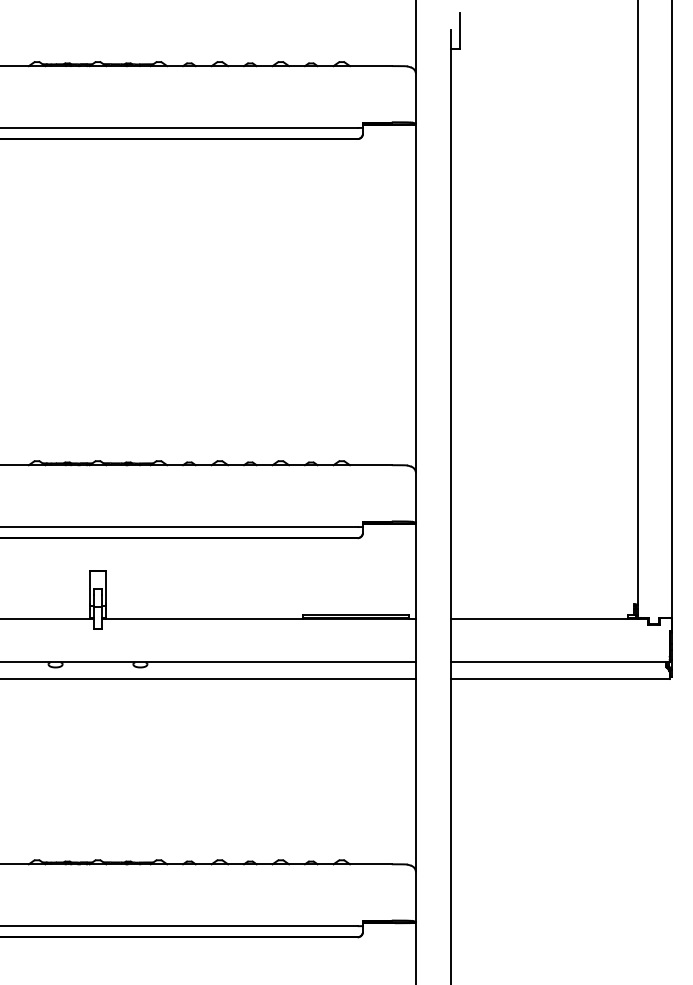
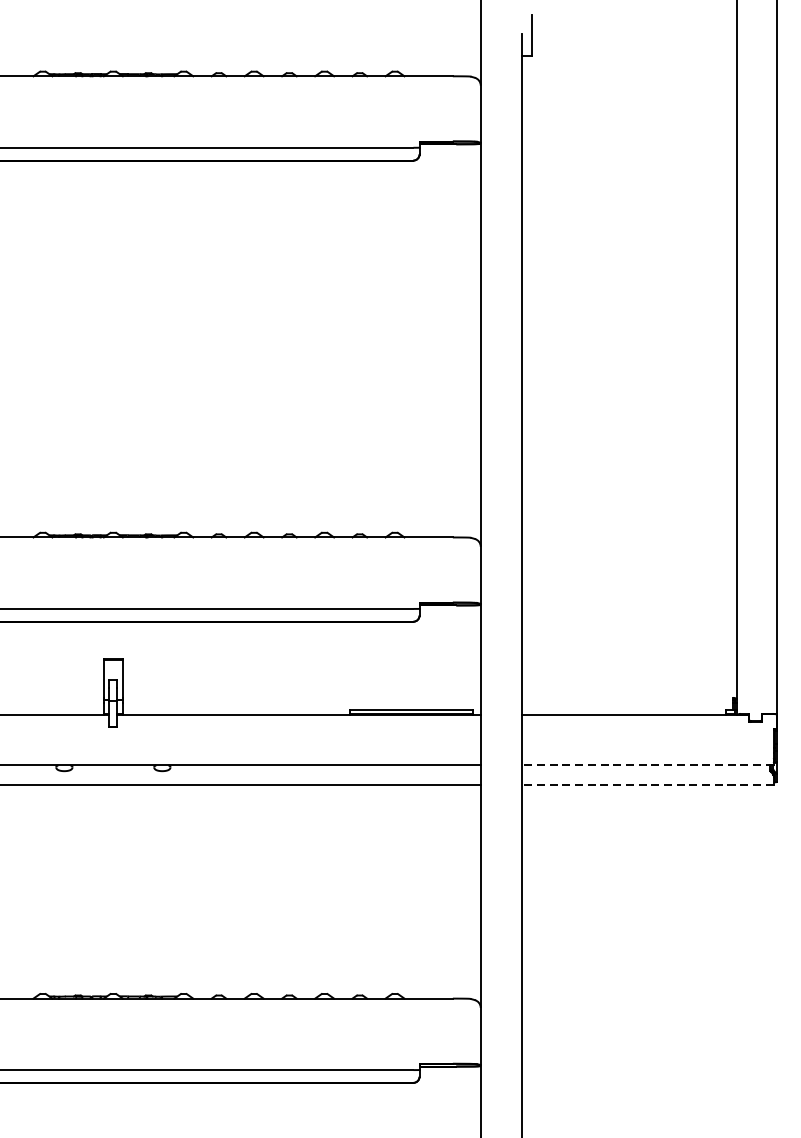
line: (559, 662) -> (646, 765), solid -> dashed
line: (559, 679) -> (646, 785), solid -> dashed

